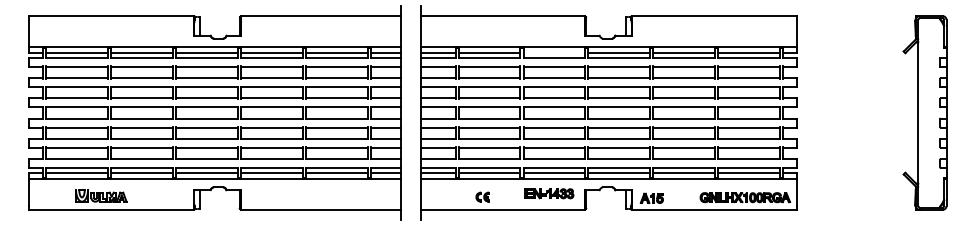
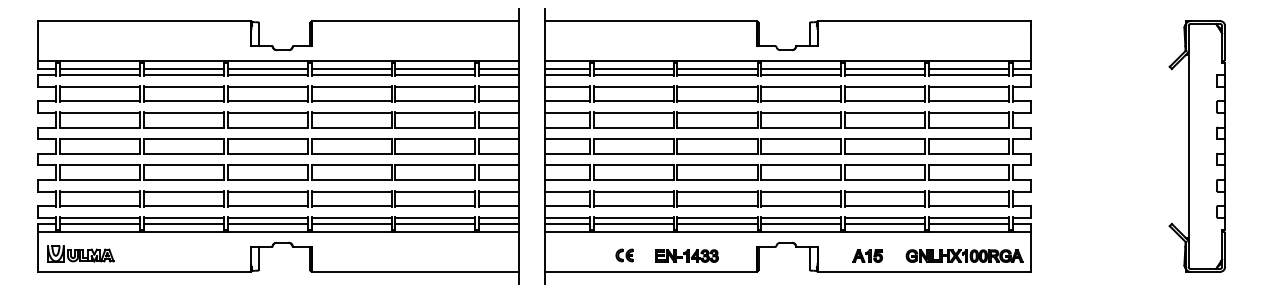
line: (554, 52) -> (717, 68), added
part: (549, 193) -> (686, 255), moved
part: (101, 195) -> (80, 253), moved
part: (651, 197) -> (867, 255), moved

